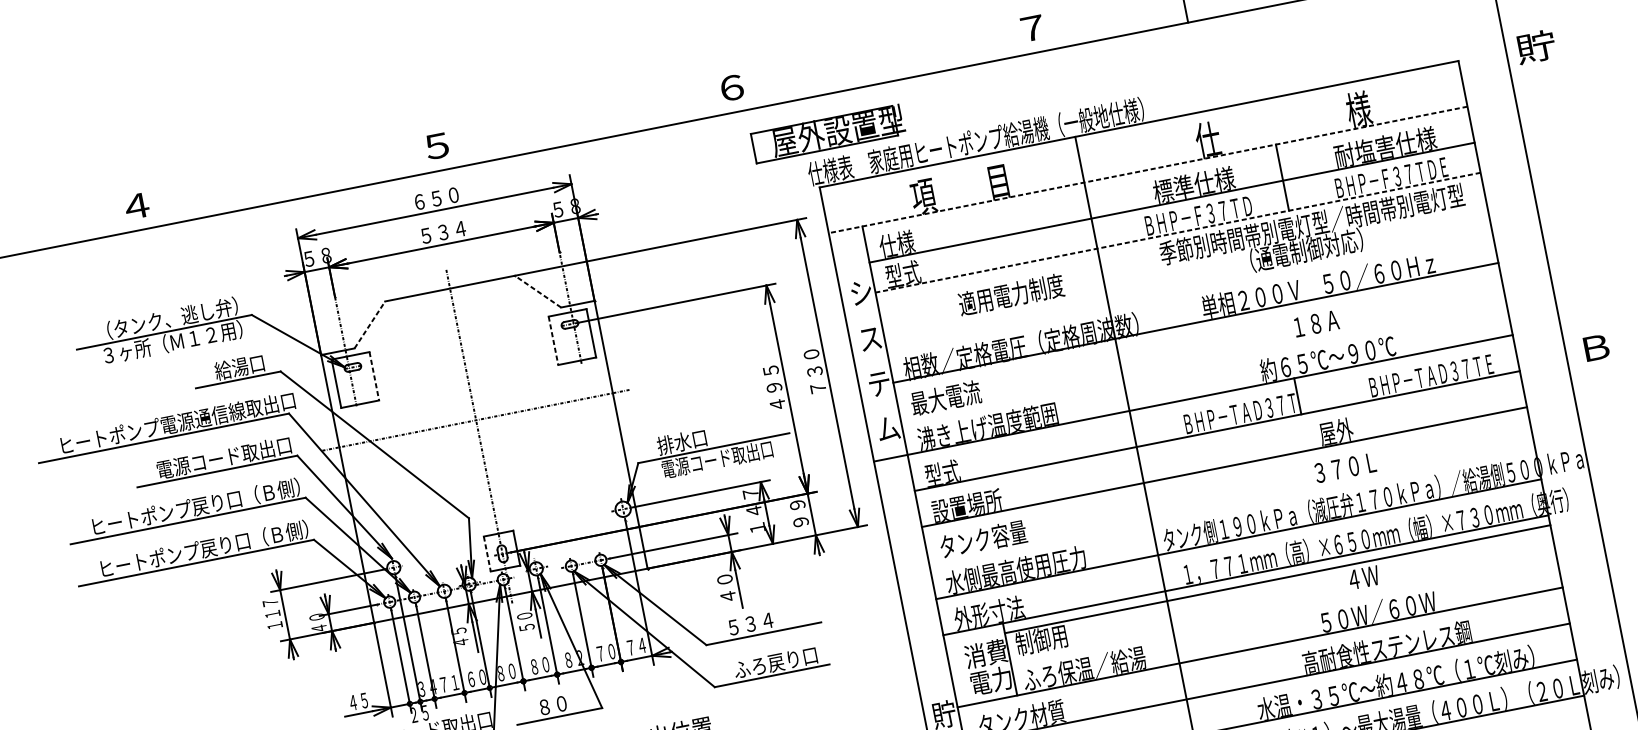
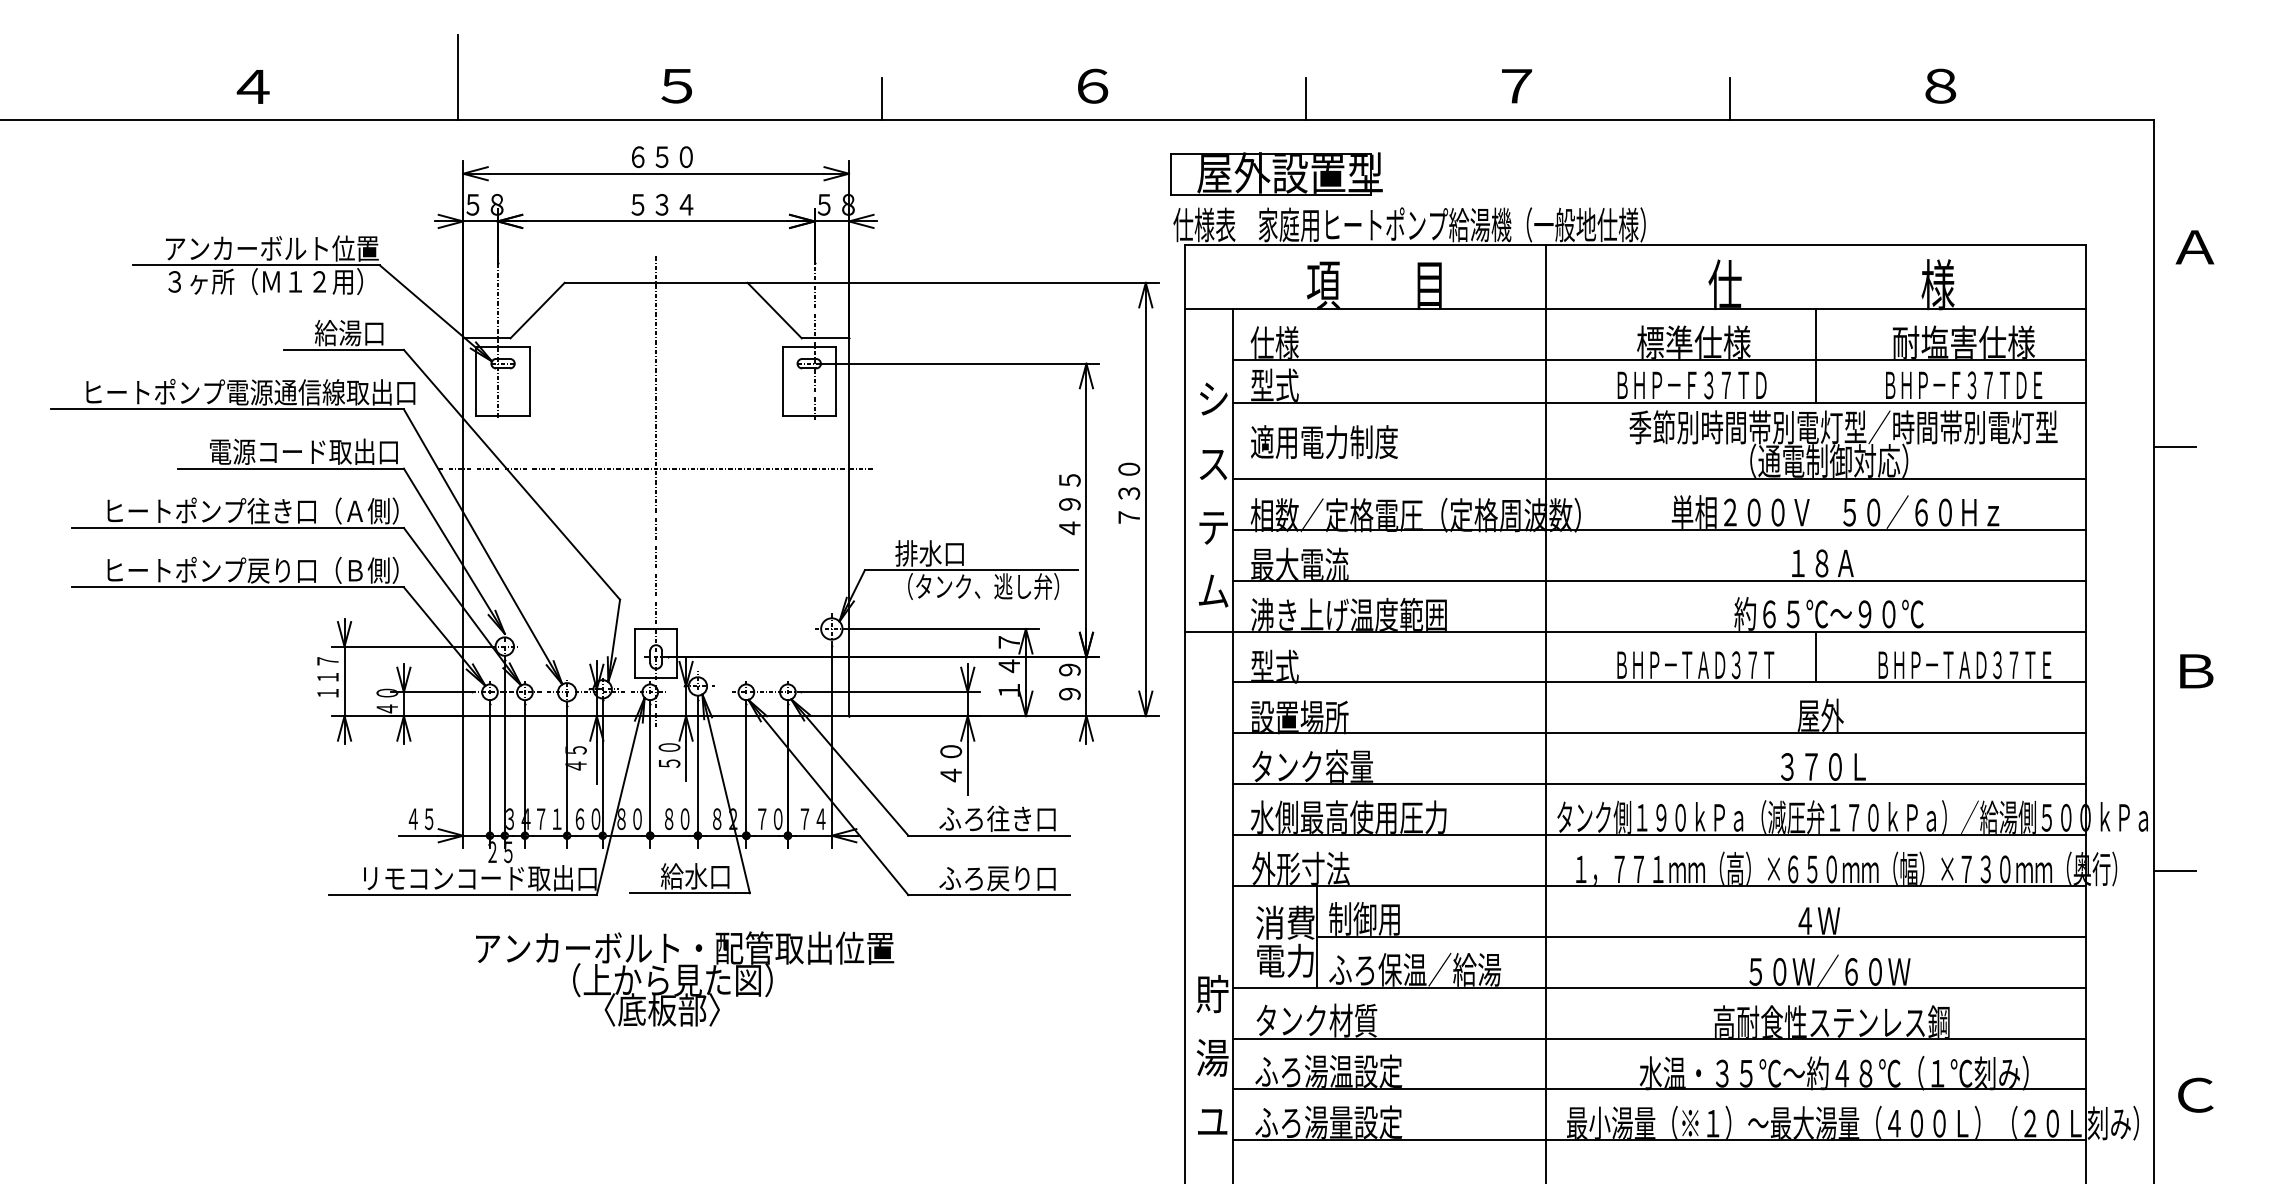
text: (1535, 46) -> (2194, 246), 貯 -> Ａ
line: (884, 66) -> (1305, 98), added
line: (583, 126) -> (881, 98), added
part: (828, 133) -> (1276, 173), moved
line: (280, 170) -> (457, 77), added
line: (1148, 170) -> (1635, 309), dashed -> solid
line: (1549, 191) -> (2174, 446), added
line: (1178, 232) -> (1659, 402), dashed -> solid
line: (1188, 286) -> (1659, 478), added
line: (537, 291) -> (774, 310), dashed -> solid
text: (1011, 294) -> (1324, 441), moved
text: (173, 318) -> (272, 248), （タンク、逃し弁） -> アンカーボルト位置
line: (369, 324) -> (537, 310), dashed -> solid
line: (553, 341) -> (782, 382), dashed -> solid
line: (1203, 358) -> (1659, 580), added
line: (374, 377) -> (529, 382), dashed -> solid
line: (1297, 396) -> (1815, 656), moved
text: (720, 458) -> (977, 586), 電源コード取出口 -> （タンク、逃し弁）
line: (1608, 492) -> (2174, 870), added
text: (232, 500) -> (304, 511), ヒートポンプ戻り口（Ｂ側） -> ヒートポンプ往き口（Ａ側）
line: (1231, 503) -> (1659, 784), added
line: (487, 554) -> (635, 653), dashed -> solid
line: (1277, 578) -> (1701, 936), moved
text: (767, 620) -> (997, 818), ５３４ -> ふろ往き口
text: (560, 704) -> (694, 876), ８０ -> 給水口

